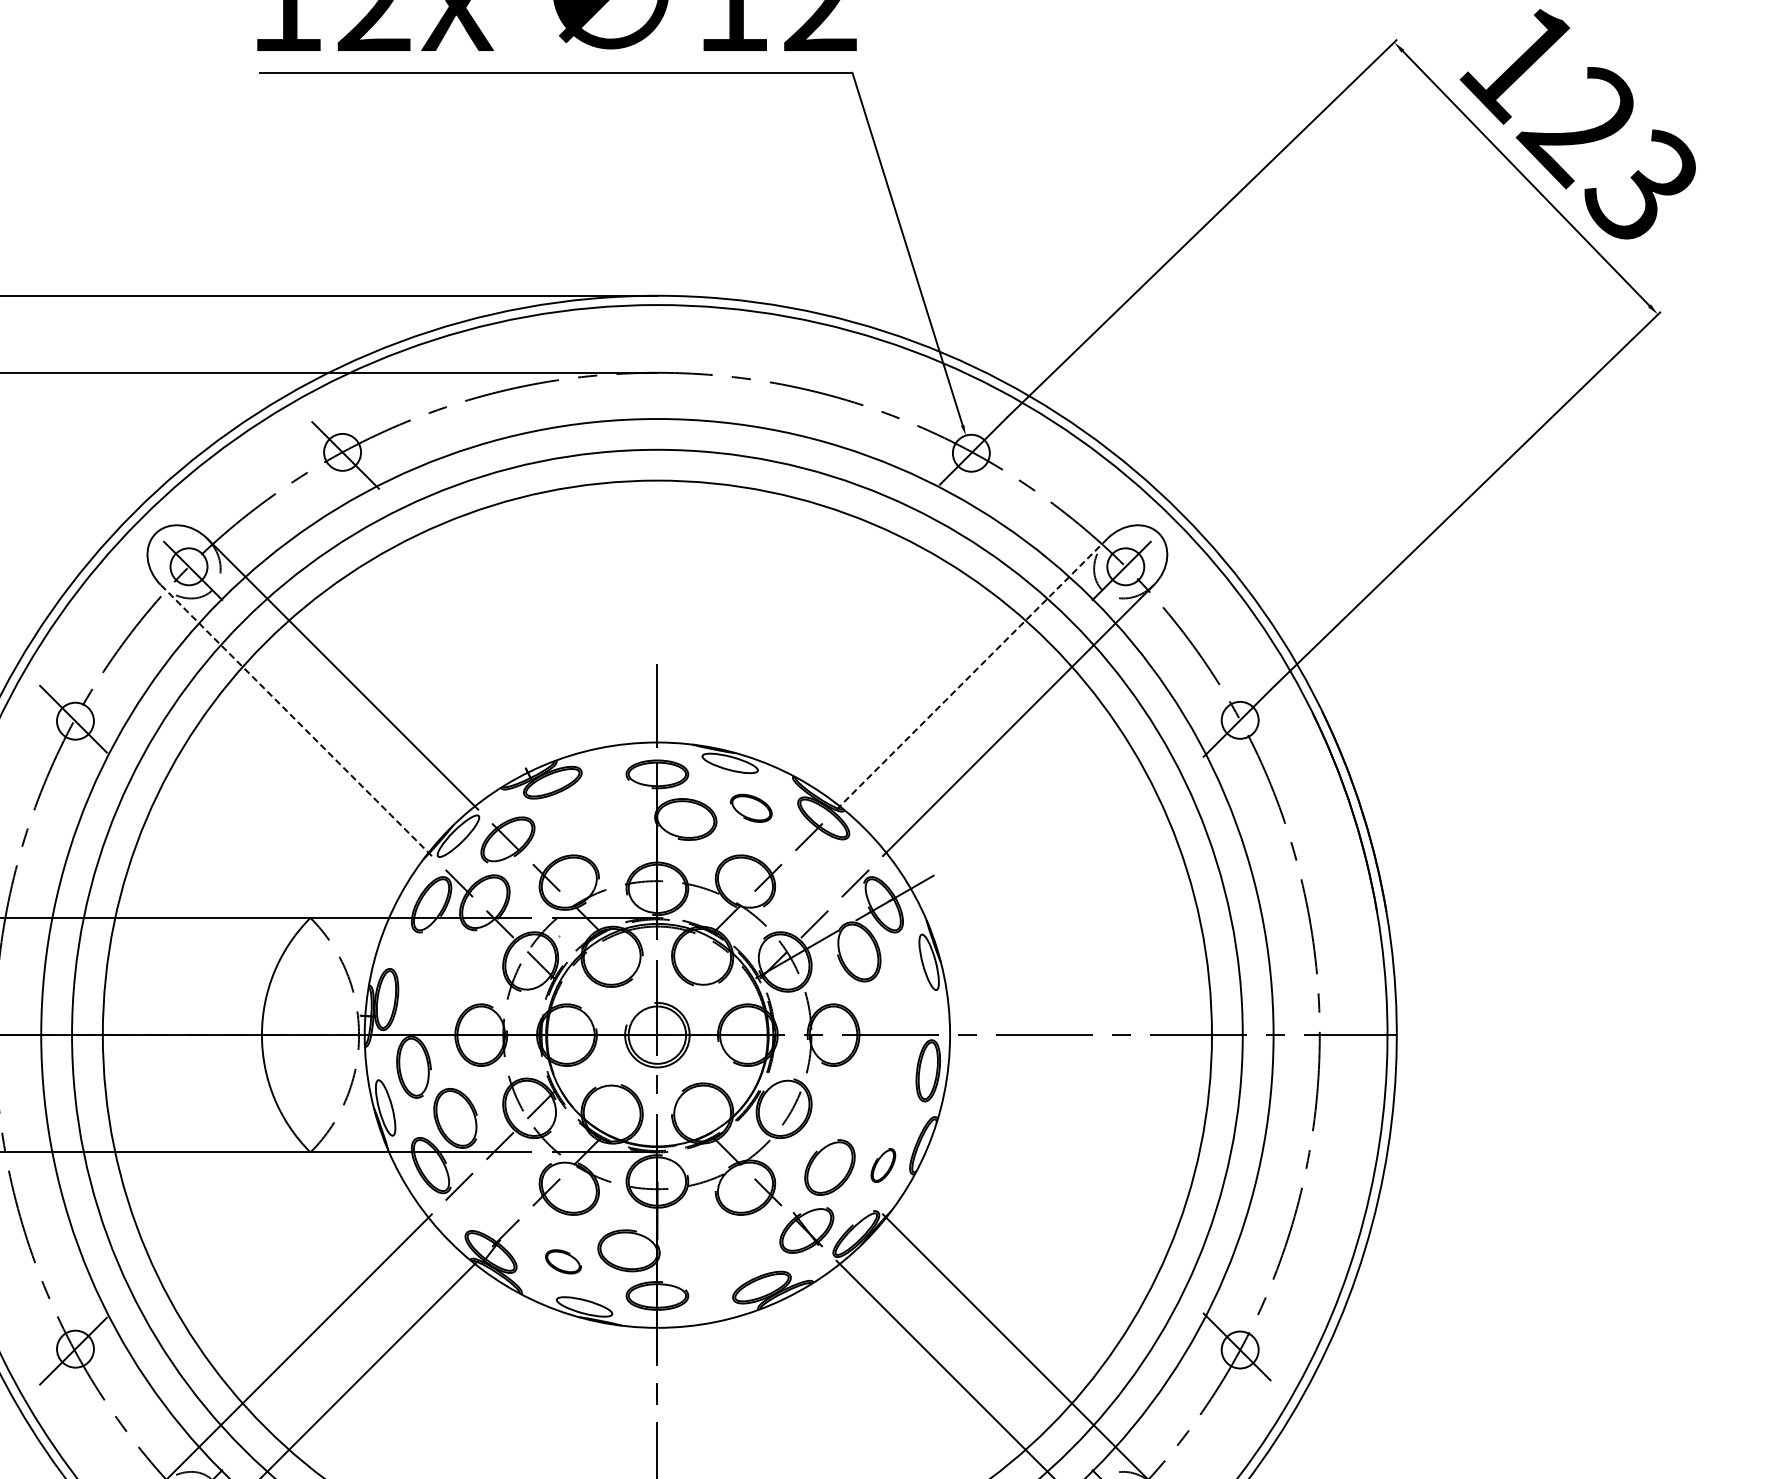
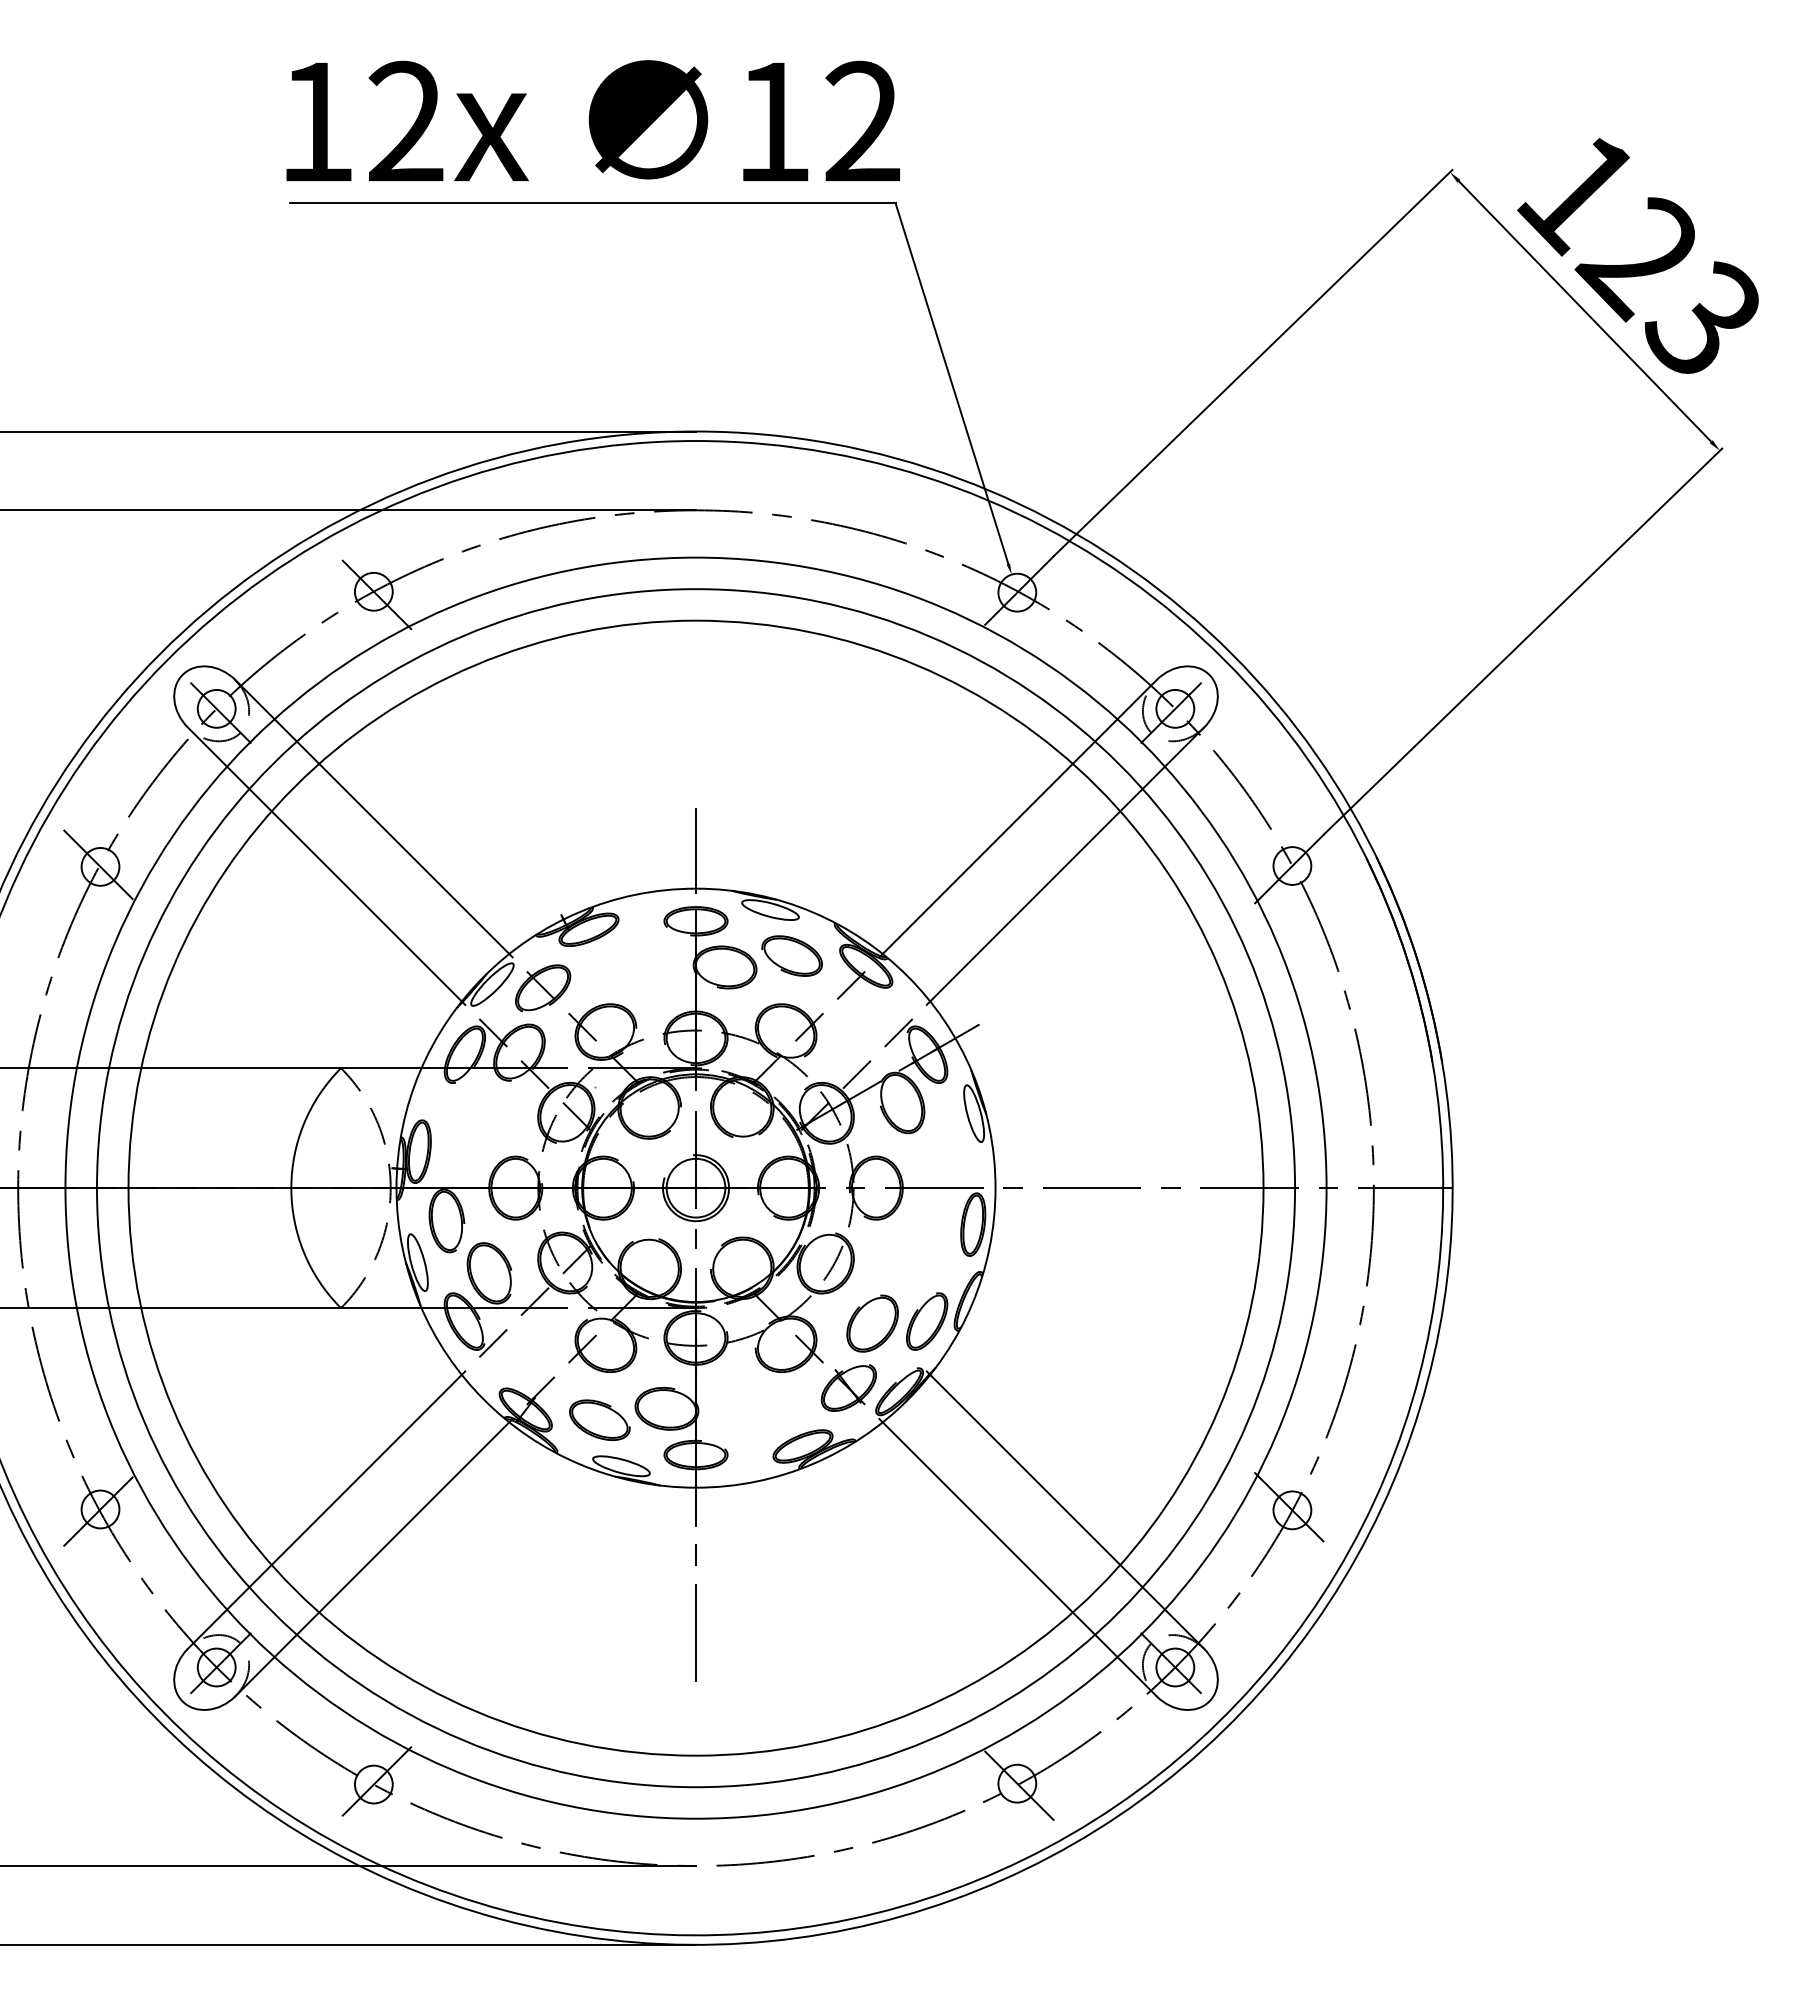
line: (972, 673) -> (1018, 818), dashed -> solid
line: (296, 719) -> (326, 865), dashed -> solid
part: (750, 807) -> (791, 955), size x1.43
part: (883, 1165) -> (927, 1321), size x1.67
part: (563, 1261) -> (599, 1419), size x1.67

